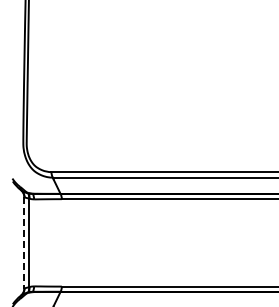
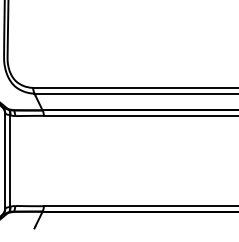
line: (24, 242) -> (5, 160), dashed -> solid

